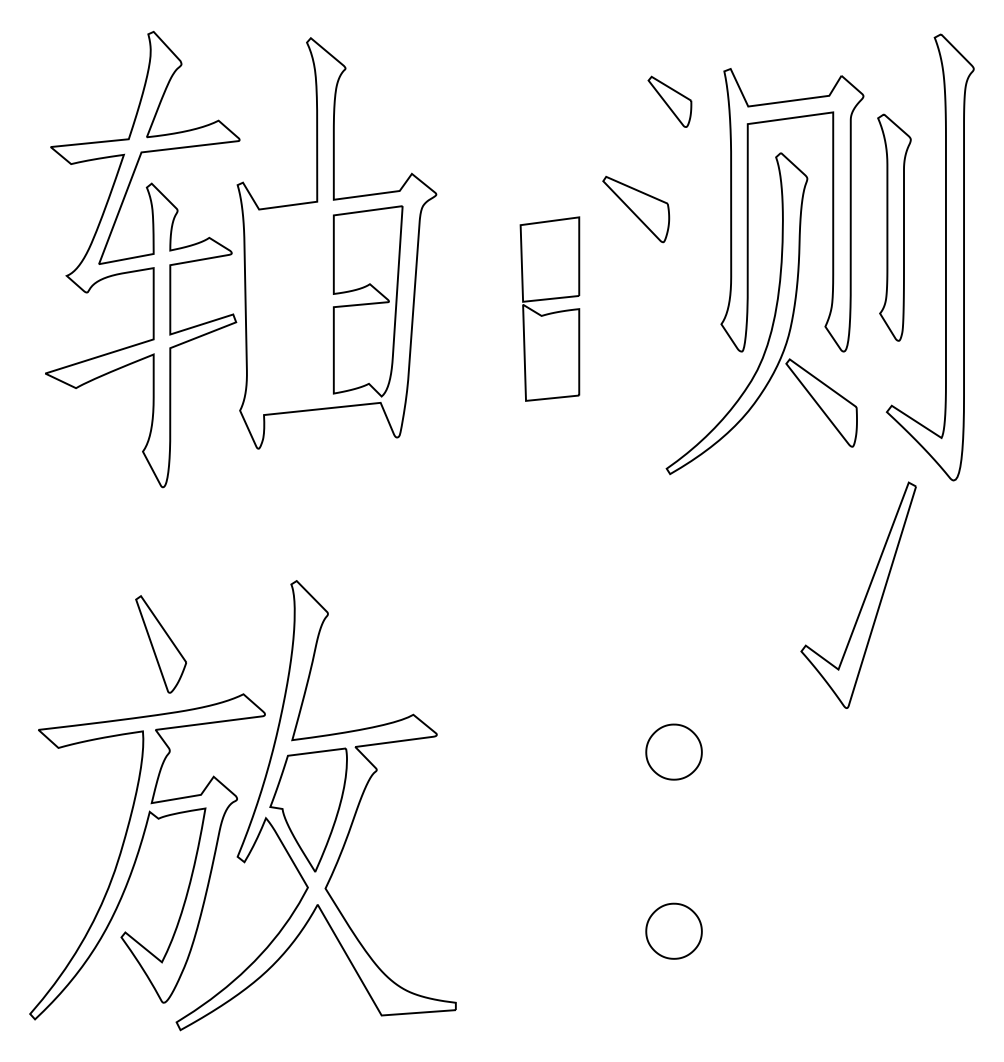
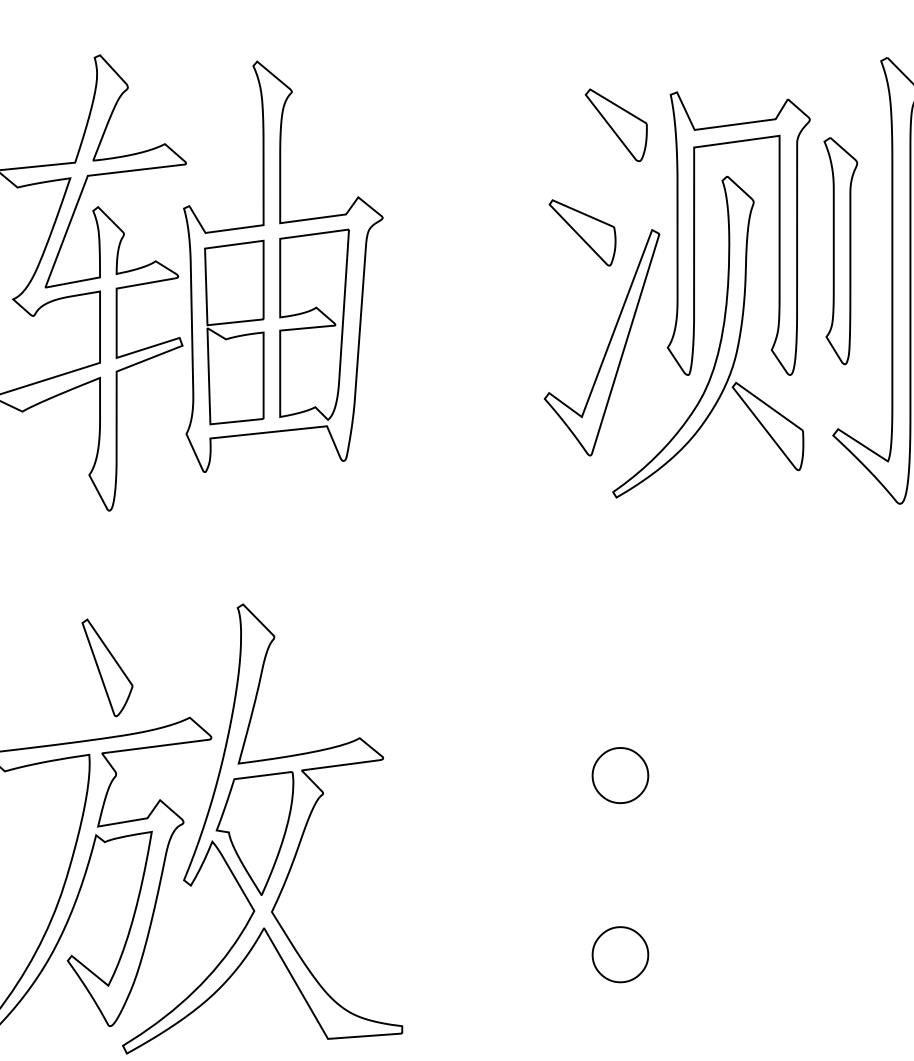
part: (669, 101) -> (615, 124), size x1.43
part: (549, 308) -> (233, 331), moved
part: (864, 597) -> (607, 344), moved

